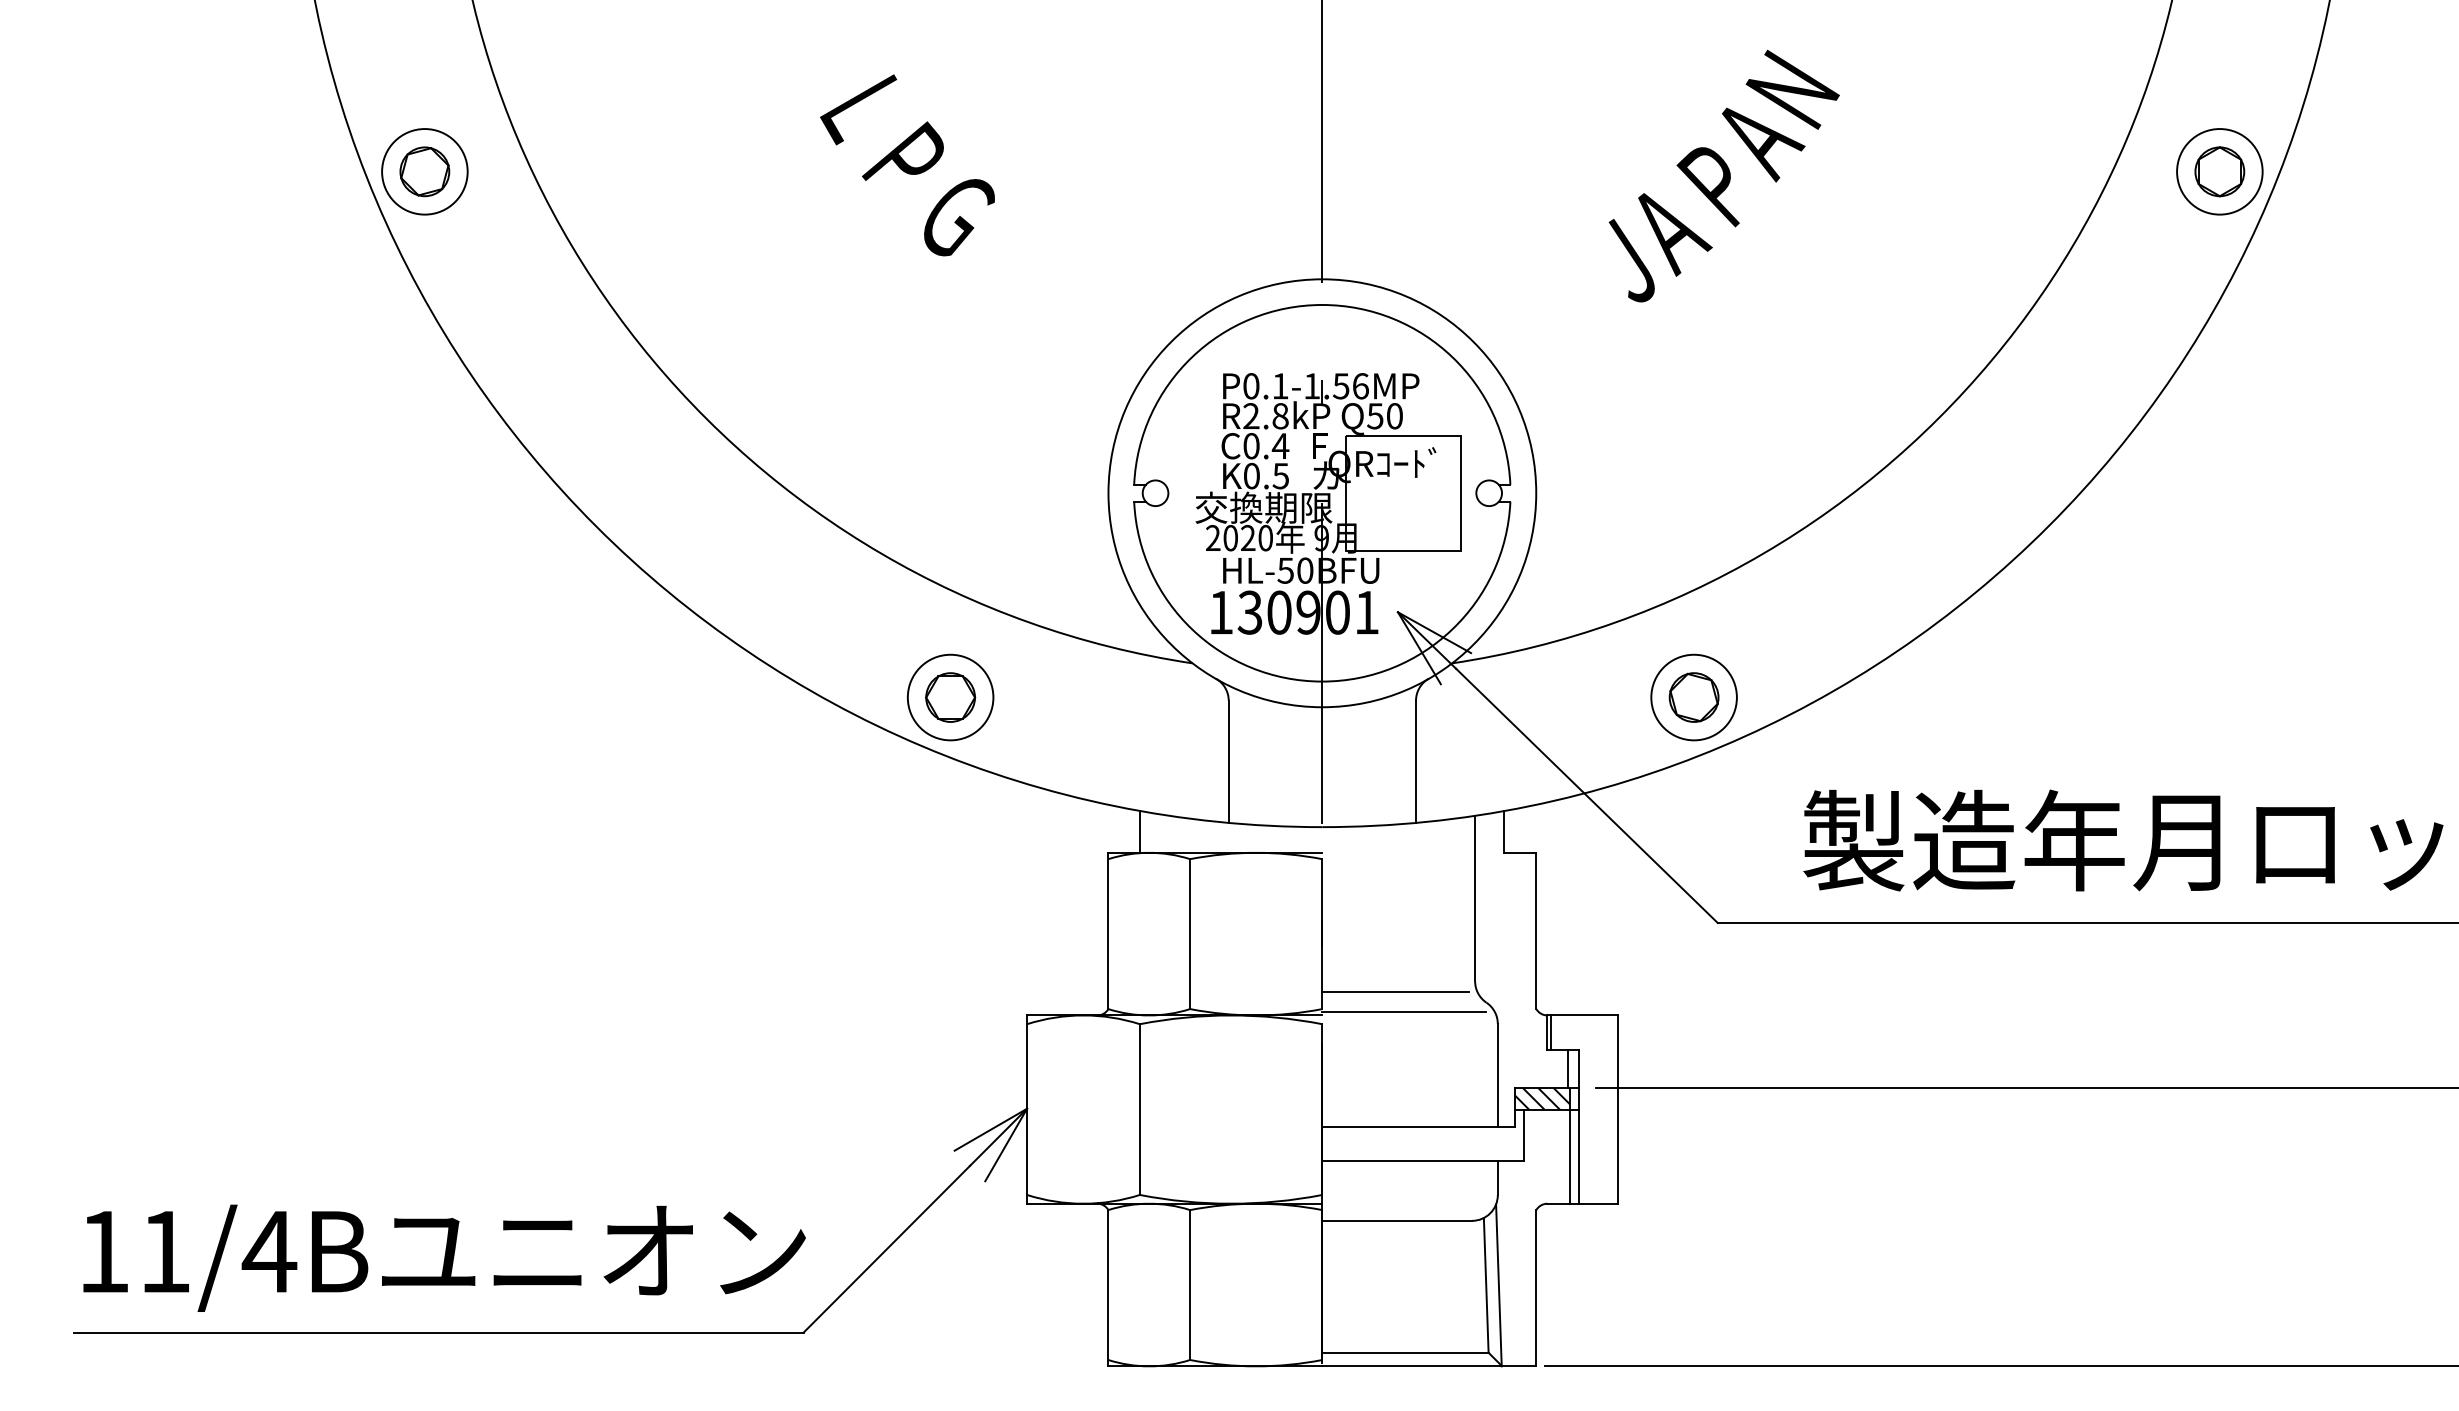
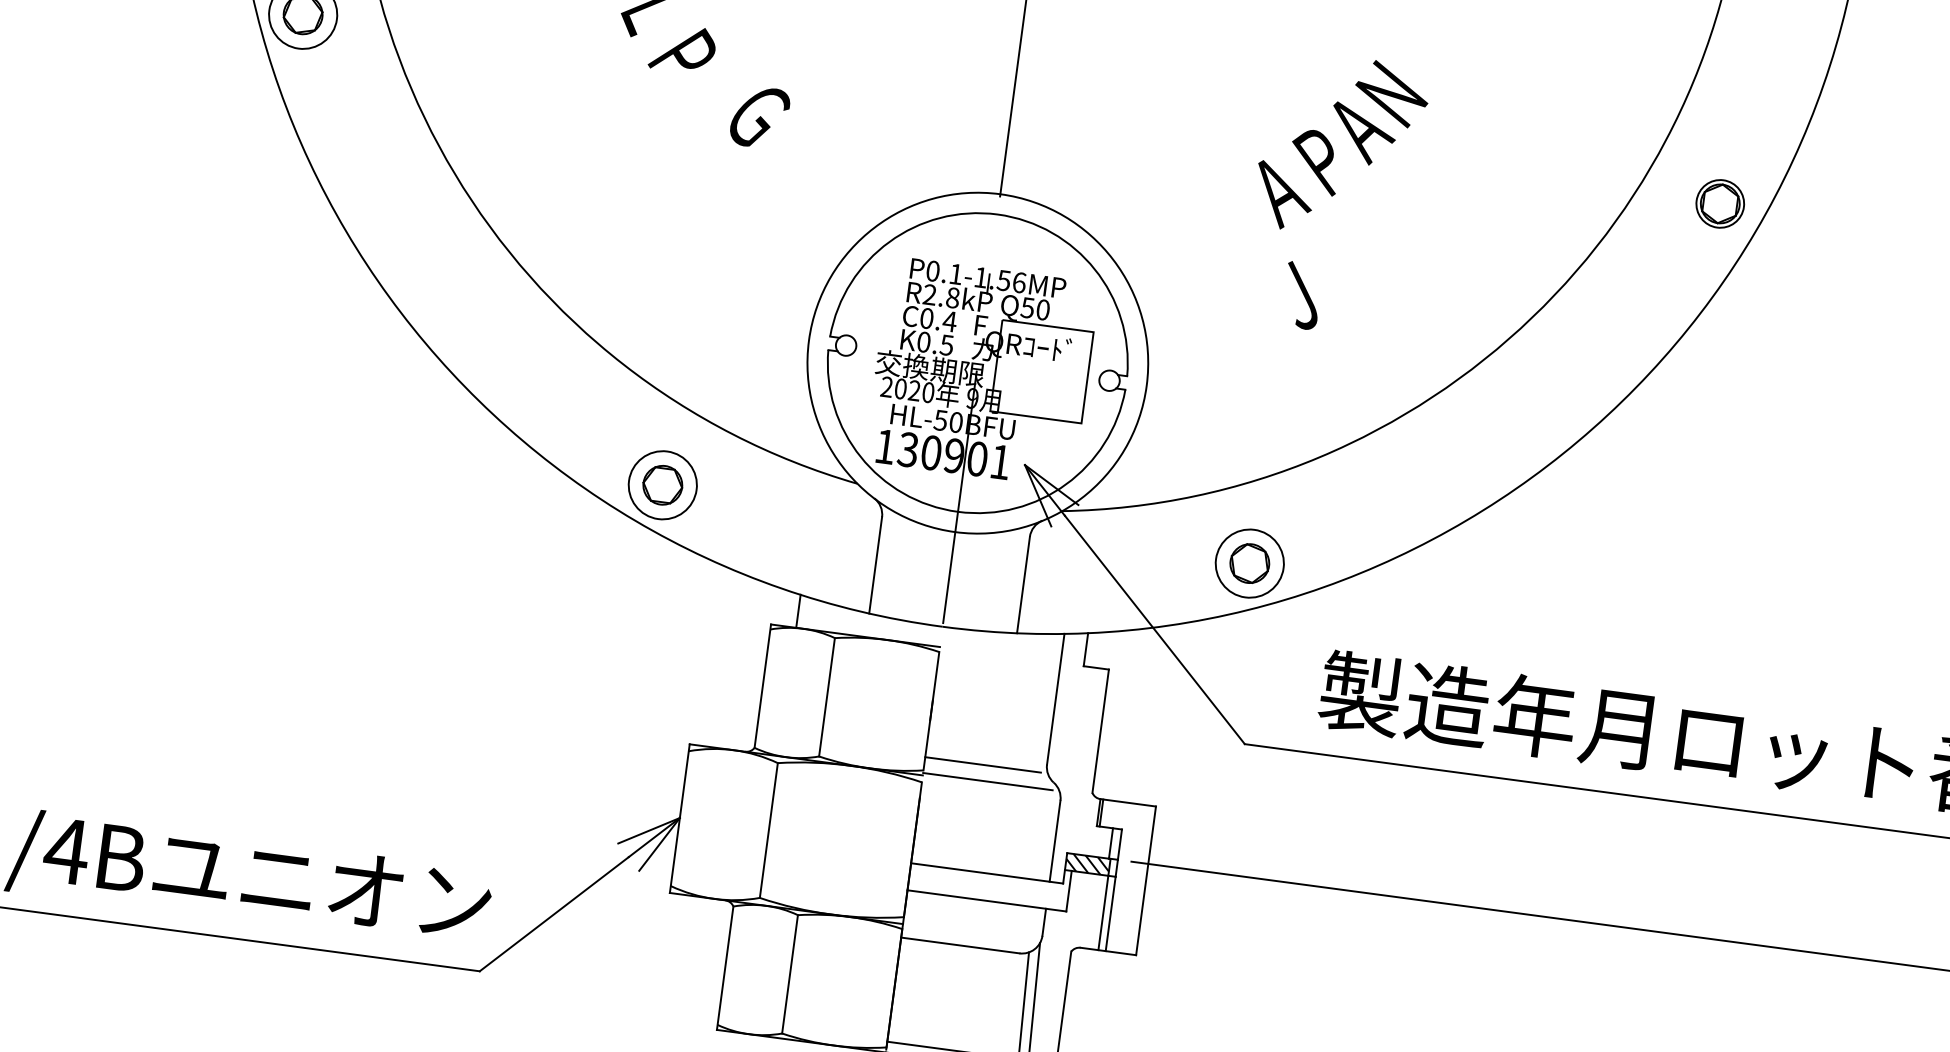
circle: (2219, 171) -> (1720, 203), size x0.7
text: (959, 217) -> (760, 117), moved
text: (1631, 260) -> (1301, 295), moved

